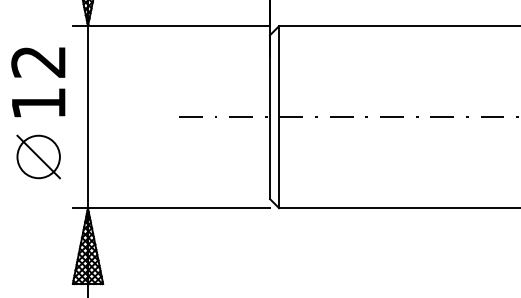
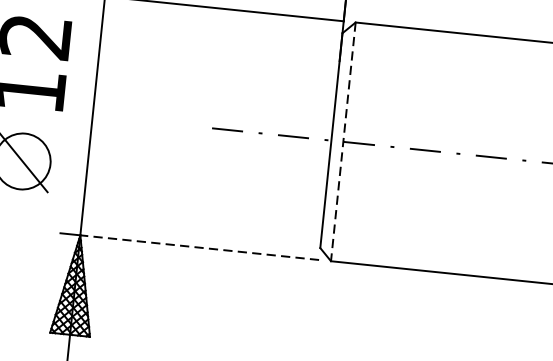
line: (279, 117) -> (343, 142), solid -> dashed
line: (178, 208) -> (199, 248), solid -> dashed

